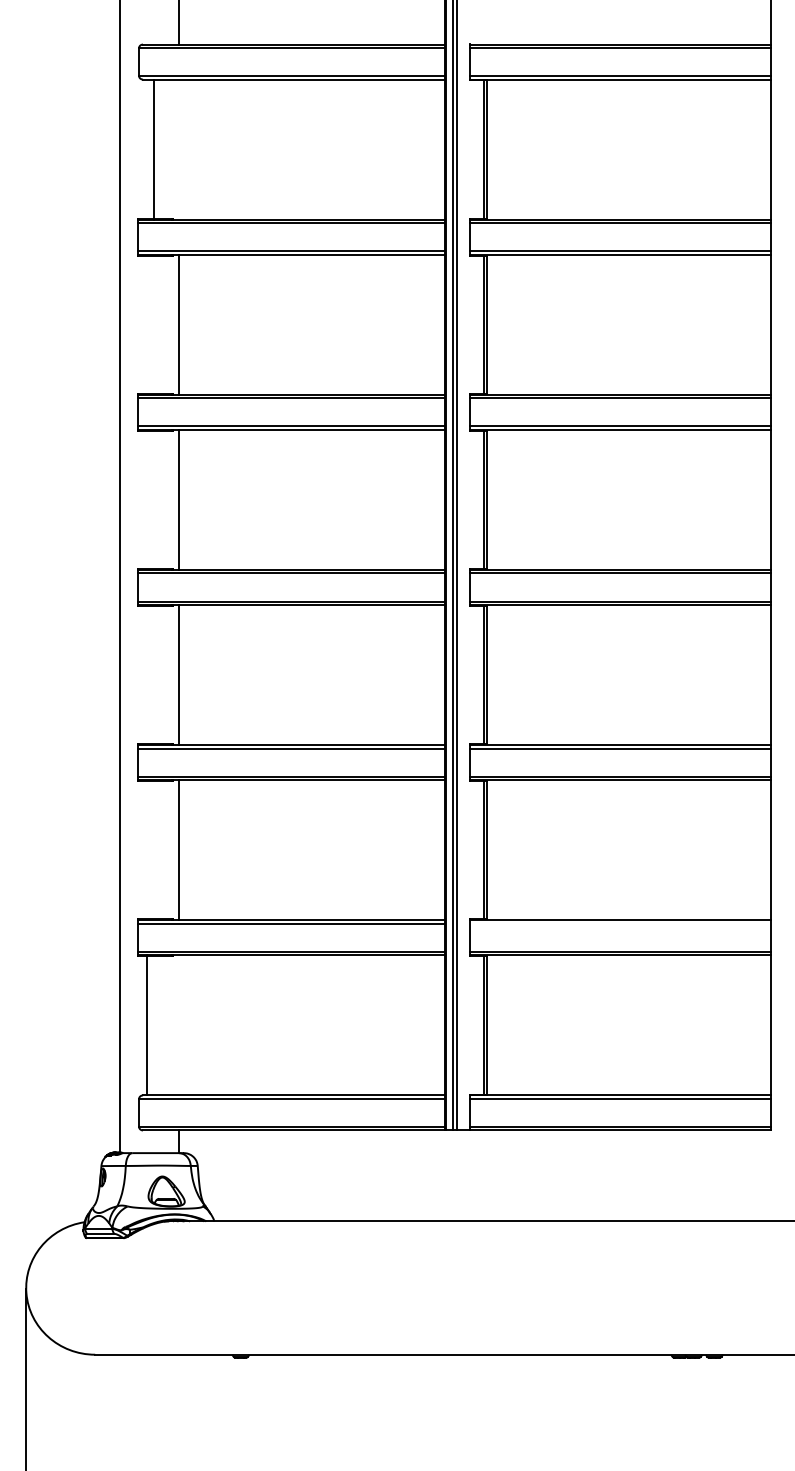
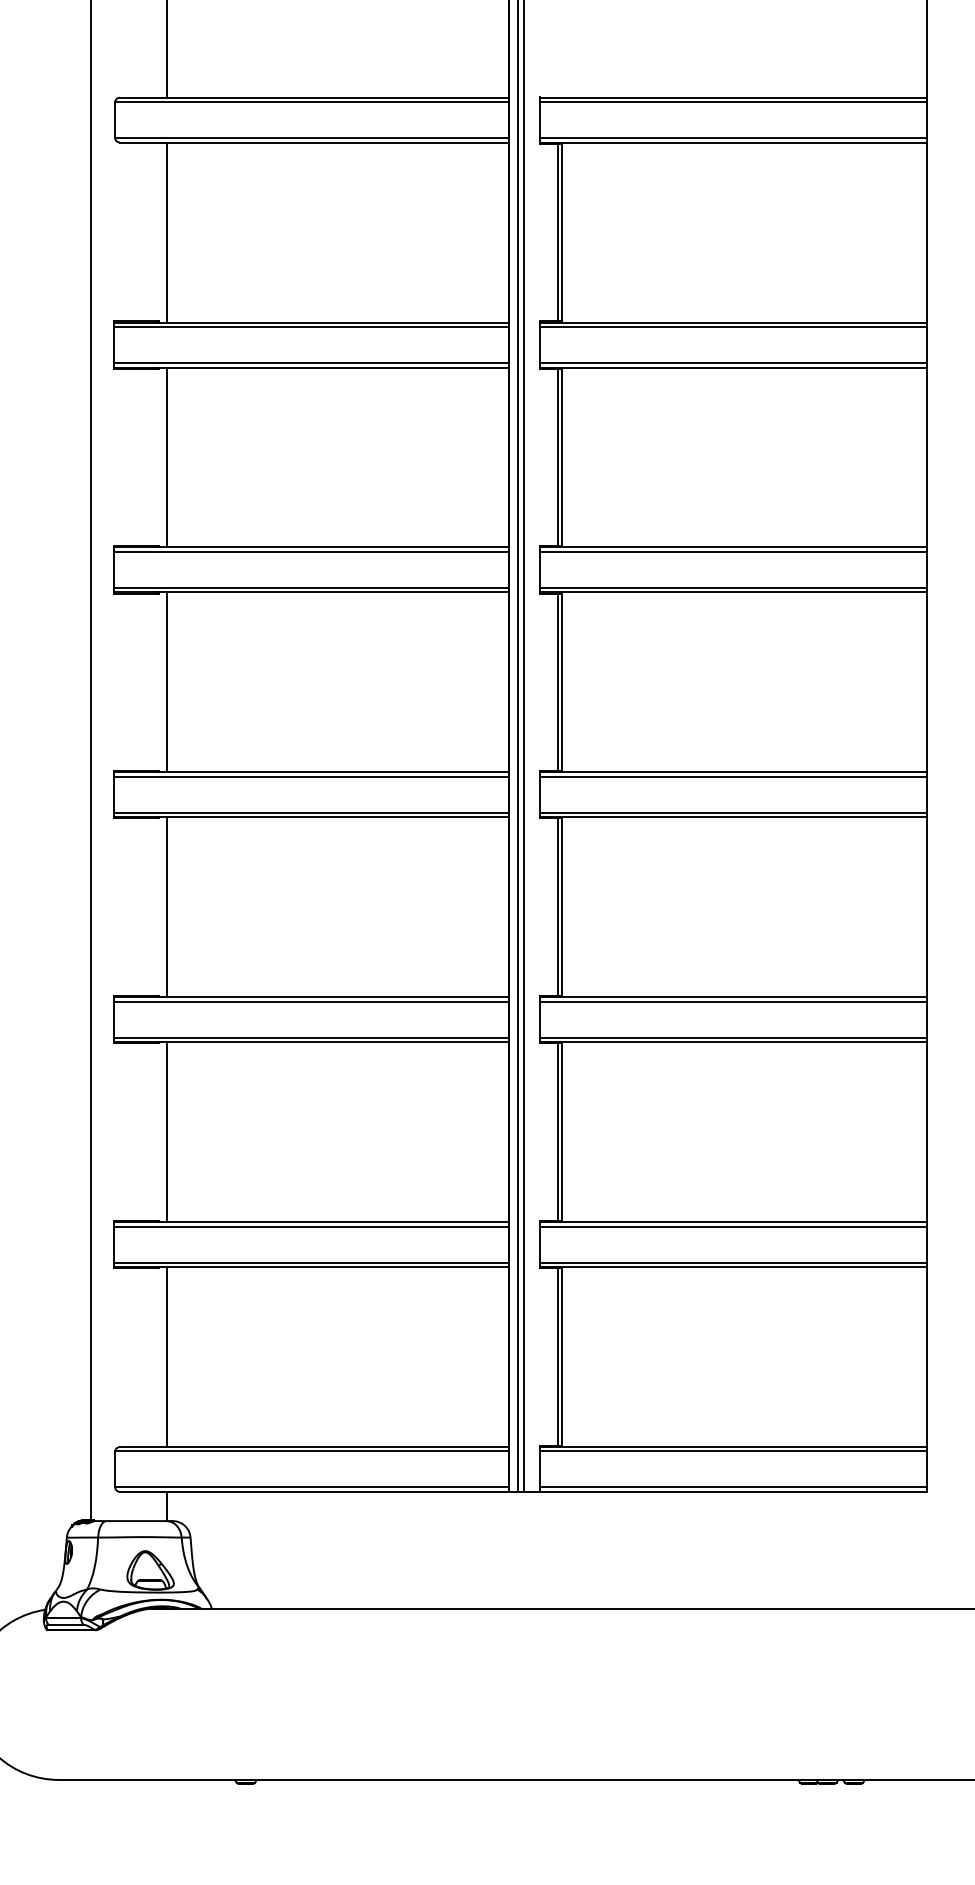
line: (154, 149) -> (167, 232), moved
line: (620, 923) -> (733, 1226), added
line: (147, 1025) -> (167, 1357), moved

